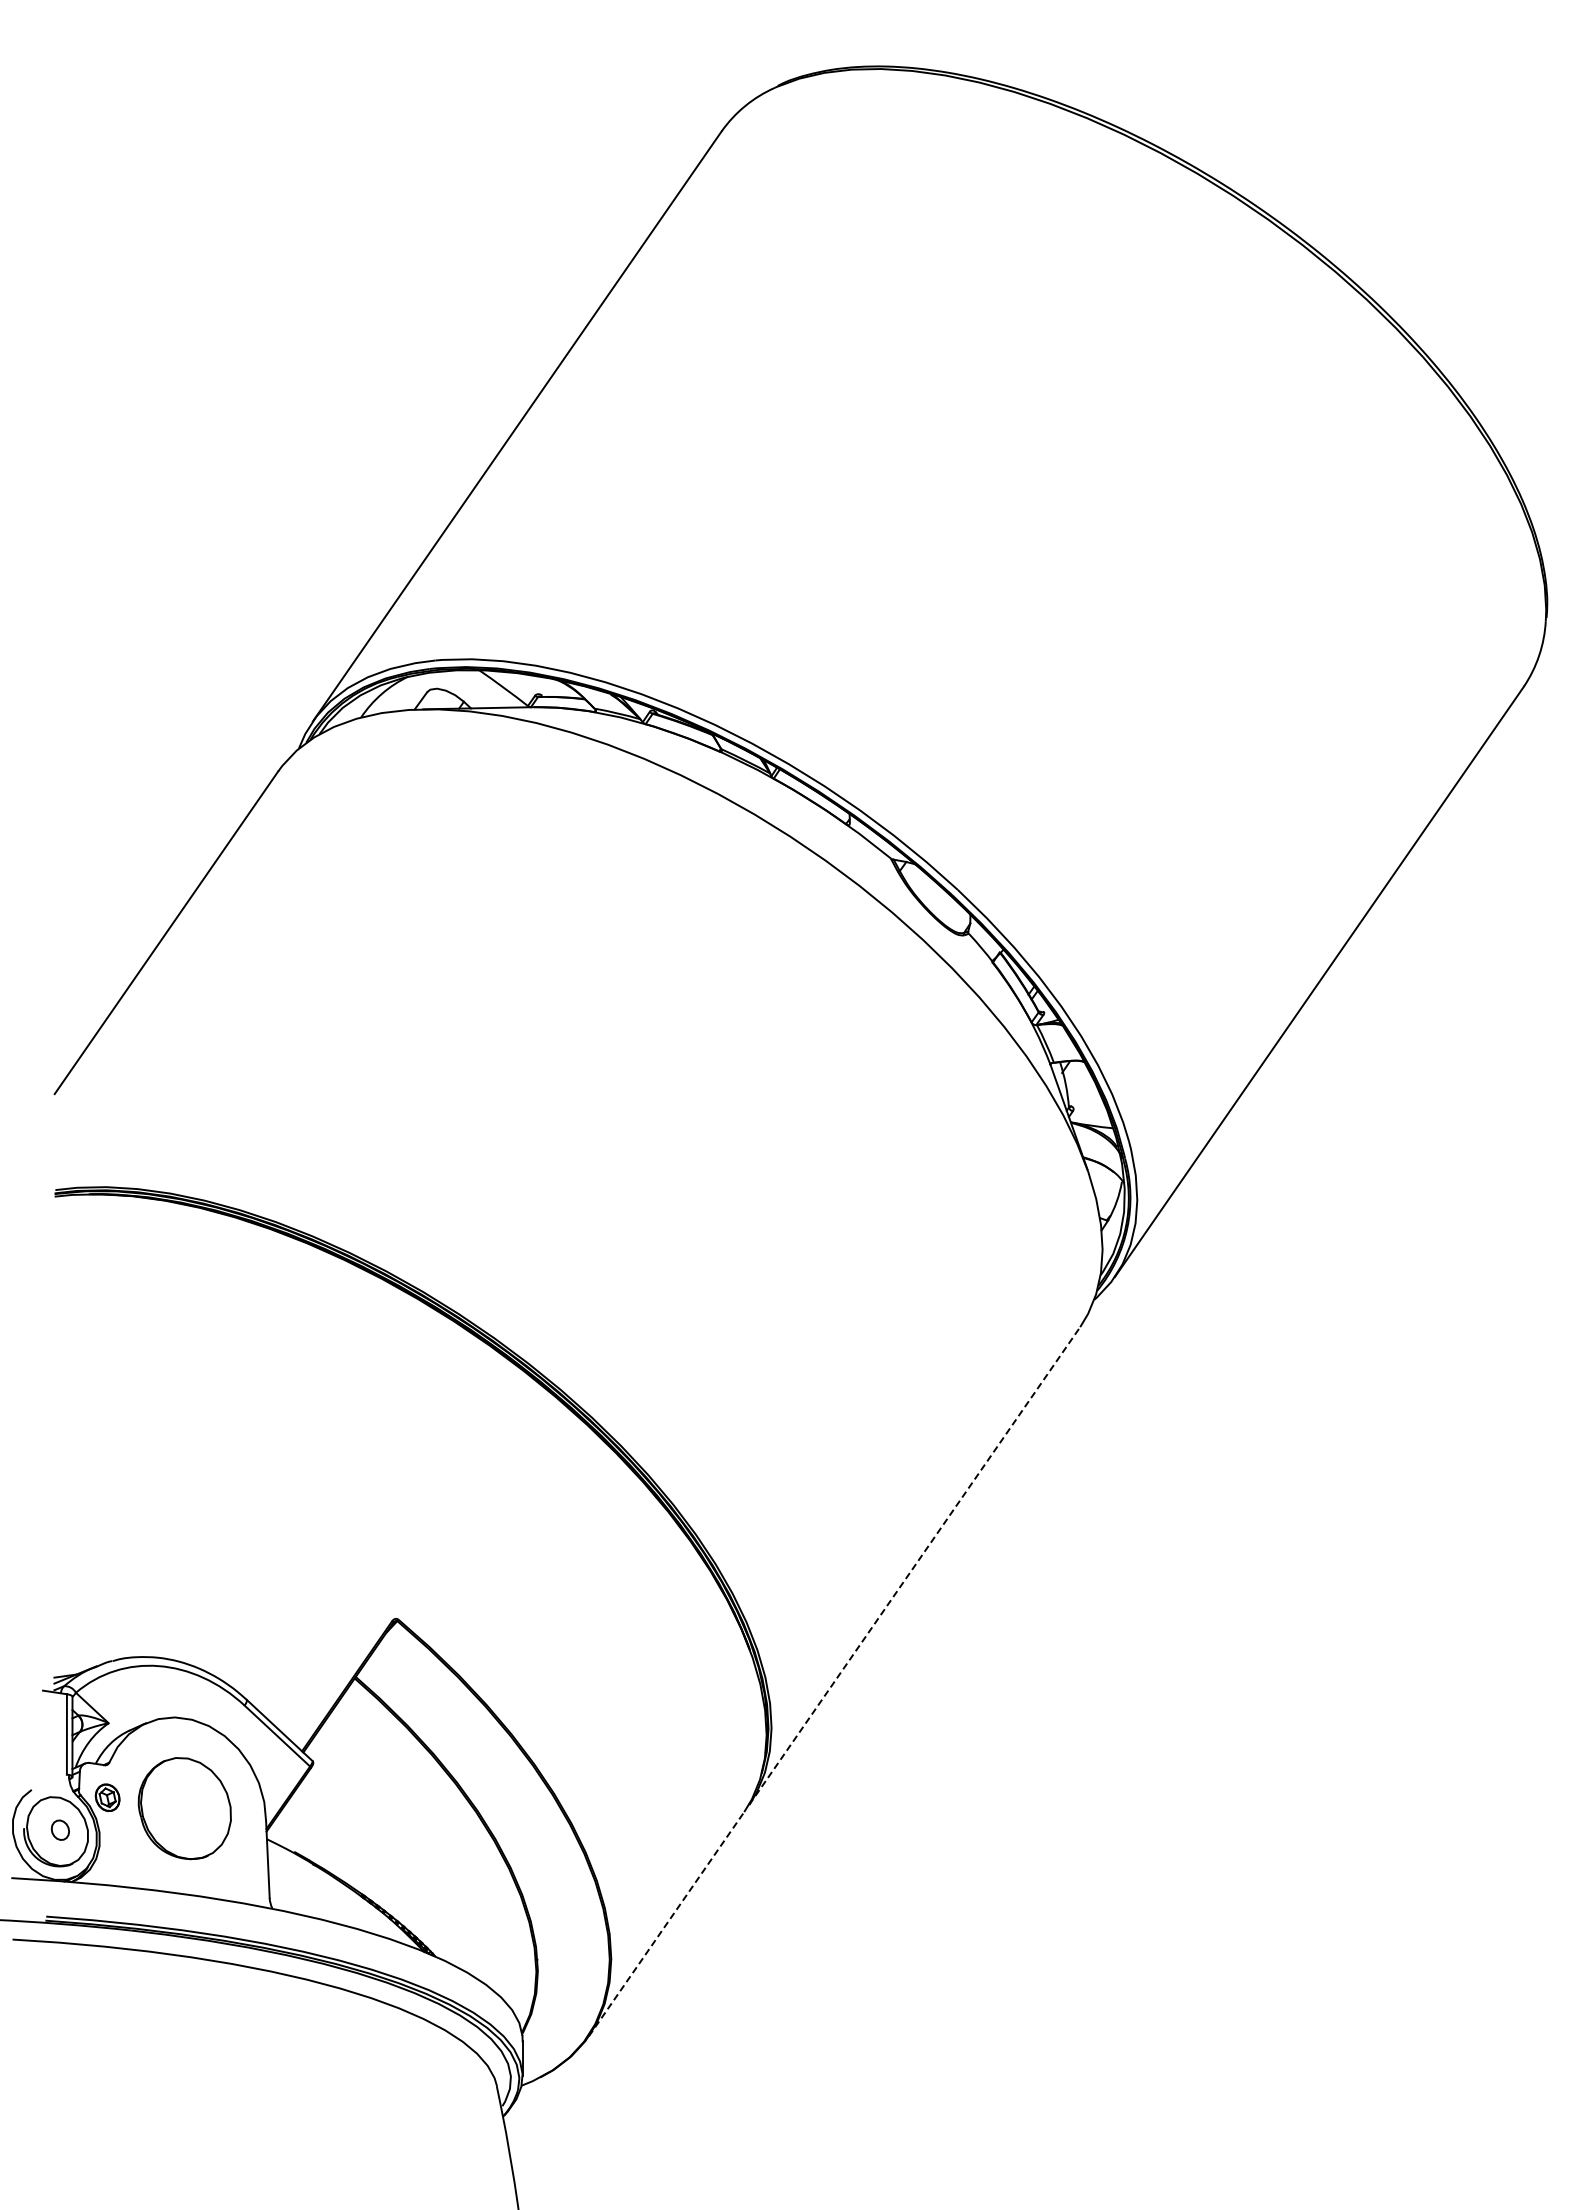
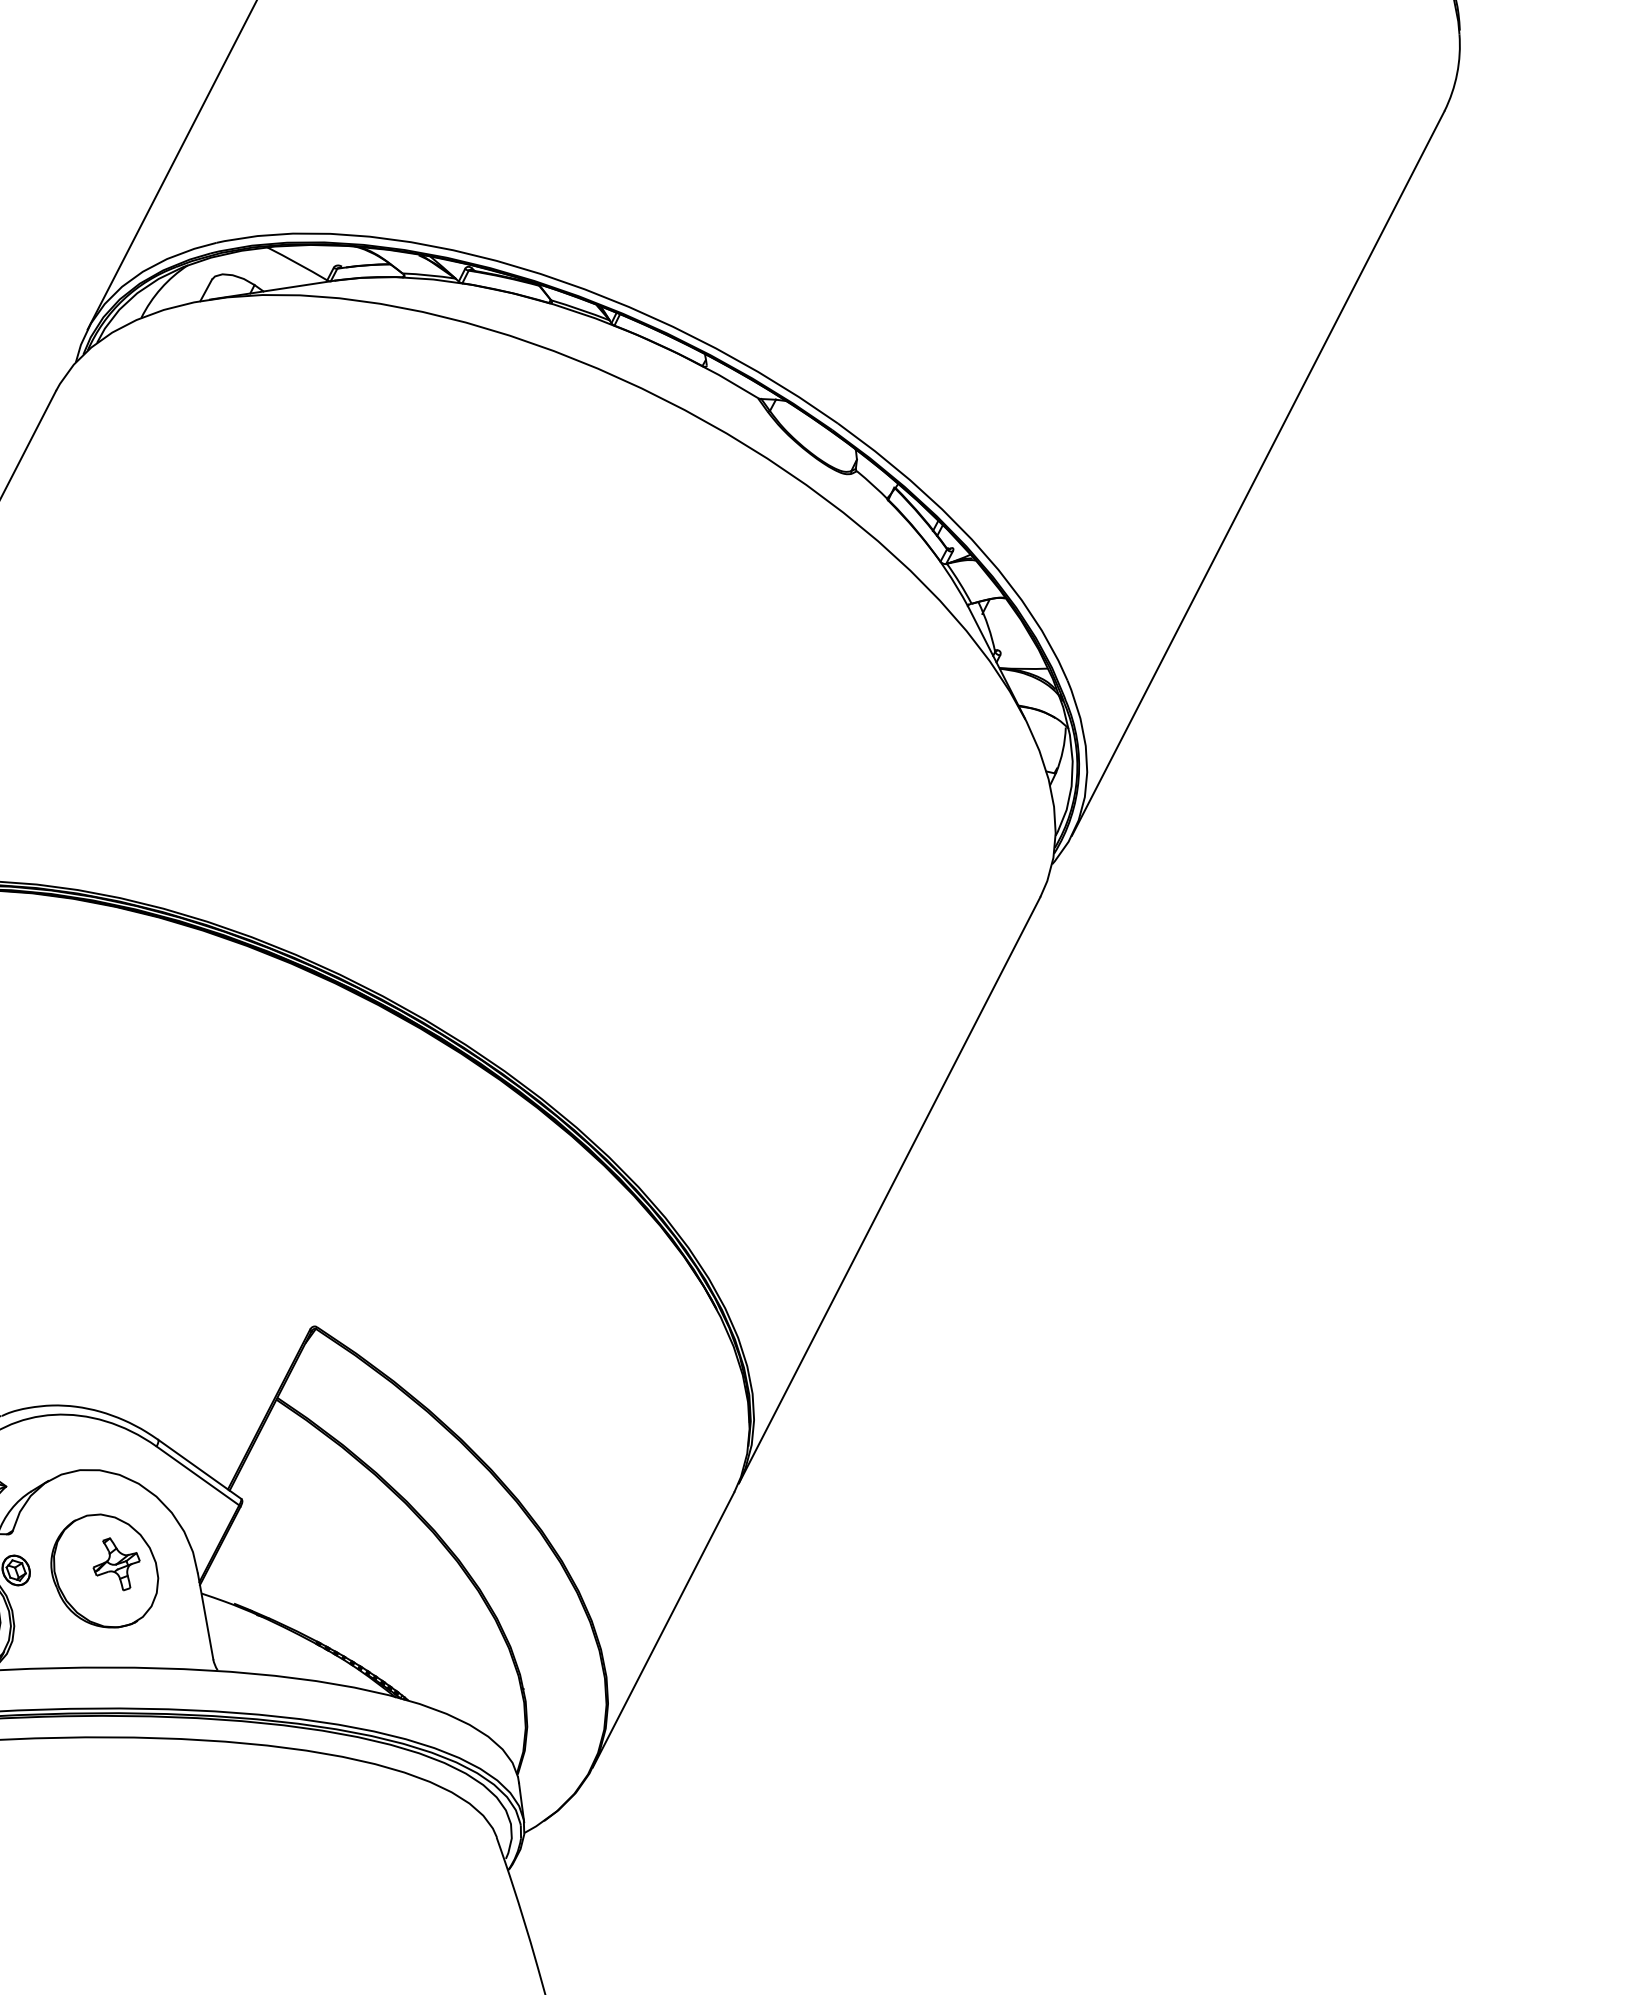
line: (914, 1566) -> (889, 1190), dashed -> solid
part: (195, 1803) -> (115, 1563), added
line: (666, 1923) -> (663, 1629), dashed -> solid

